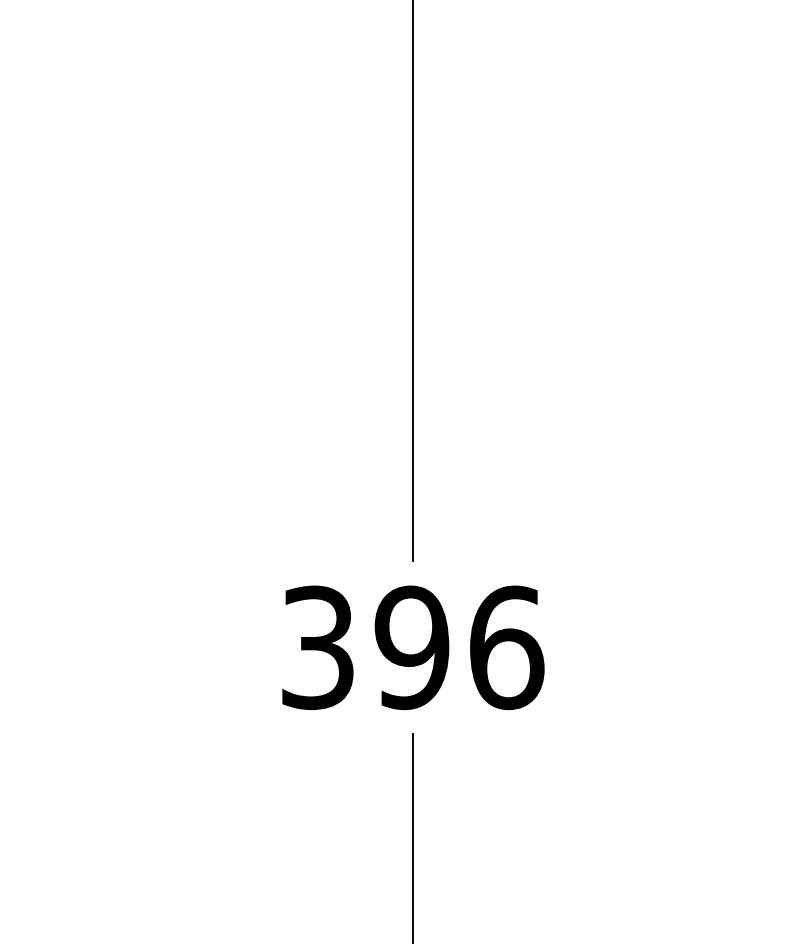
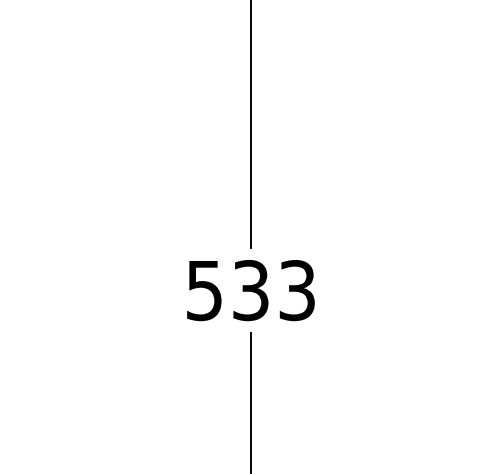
text: (413, 647) -> (251, 290), 396 -> 533

